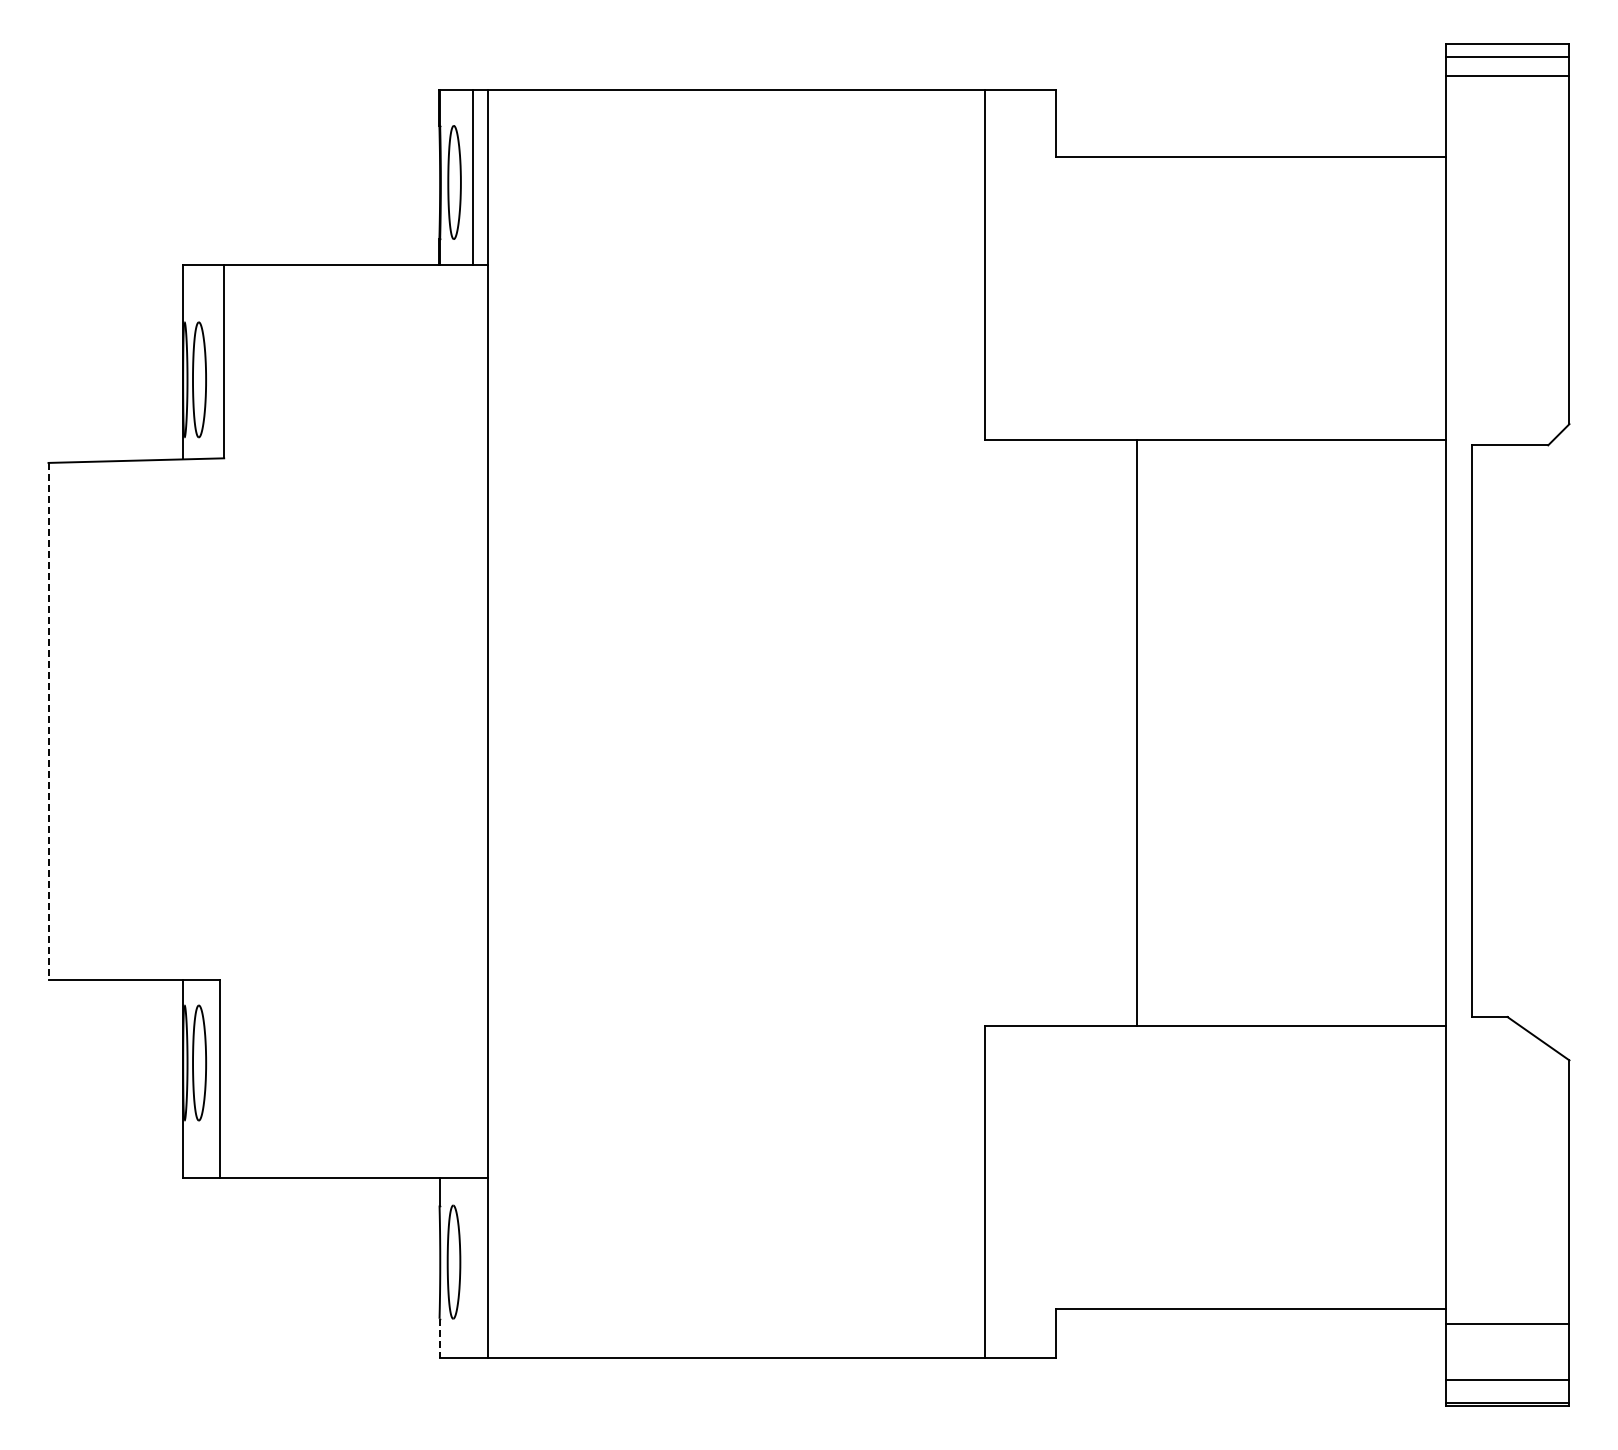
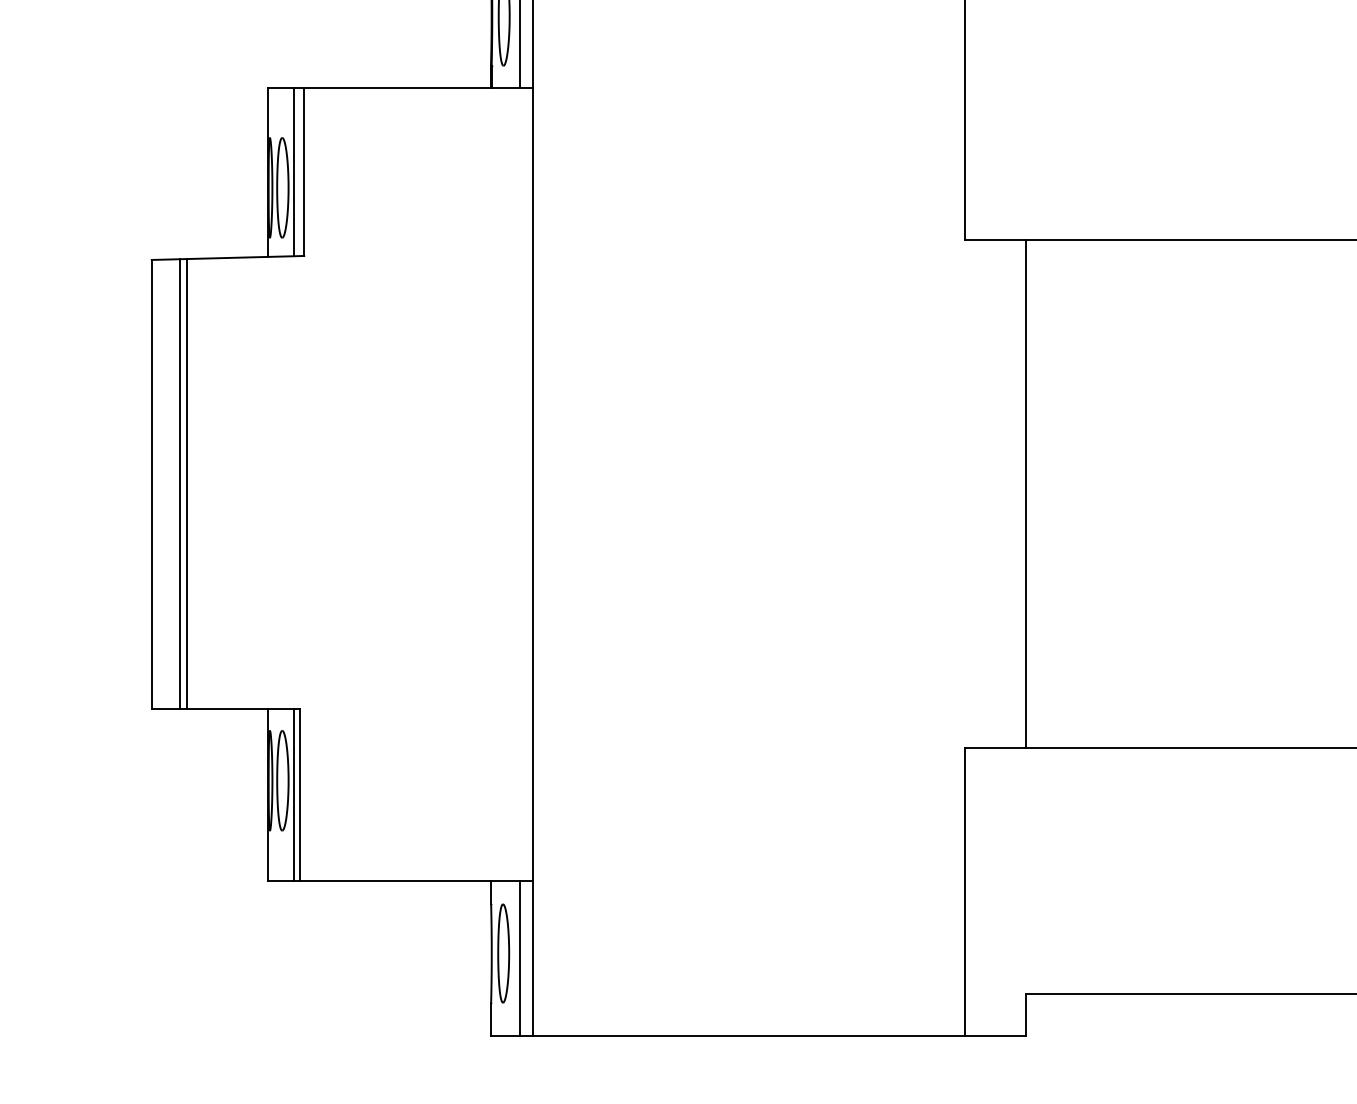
line: (212, 361) -> (294, 171), added
line: (80, 720) -> (179, 483), added
line: (89, 720) -> (187, 483), added
line: (48, 721) -> (151, 484), dashed -> solid
line: (1137, 732) -> (1026, 493), moved
line: (212, 1078) -> (294, 794), added
line: (472, 1267) -> (519, 958), added
line: (439, 1338) -> (491, 1019), dashed -> solid

